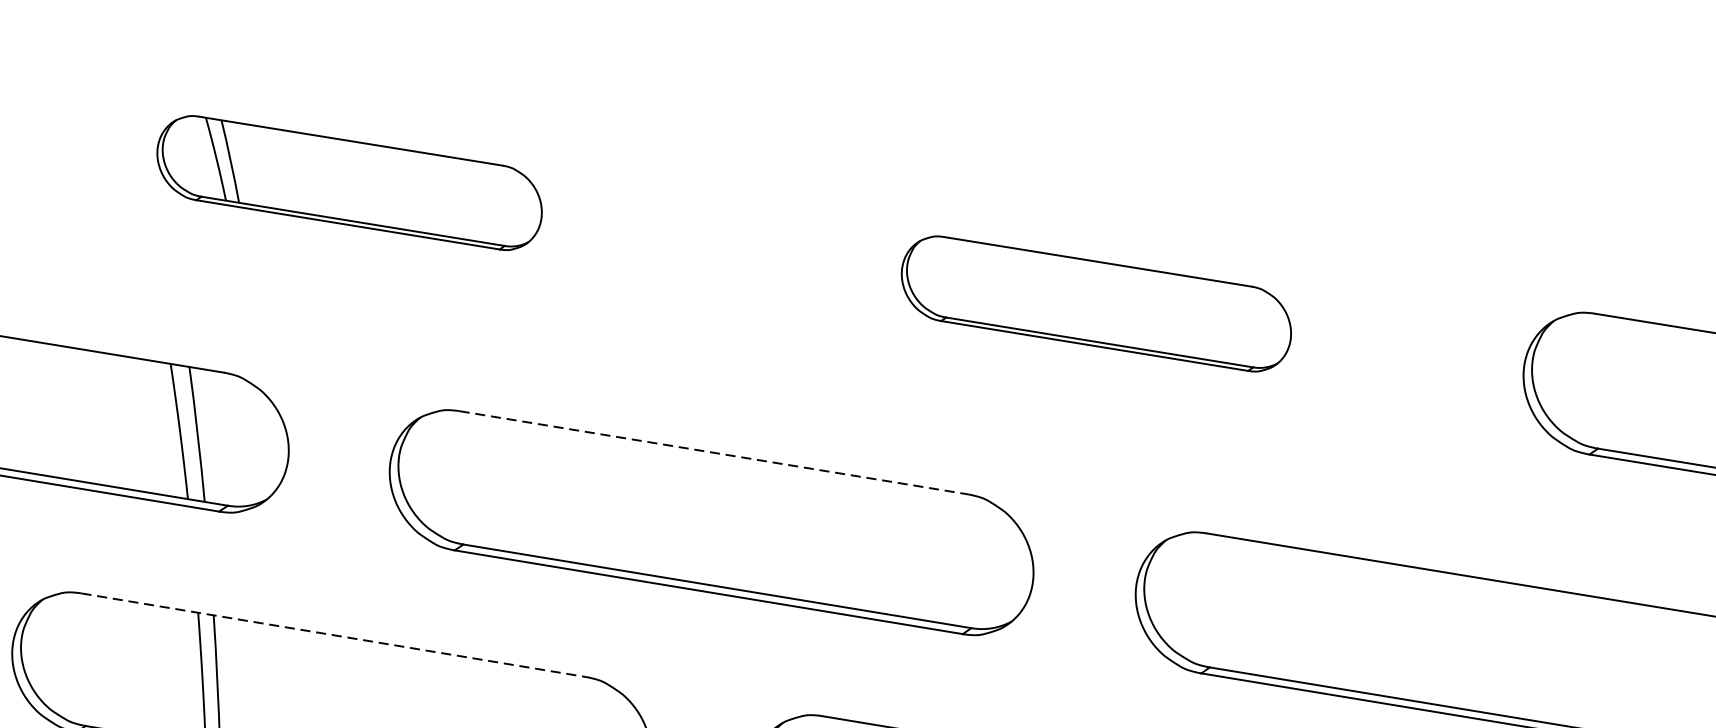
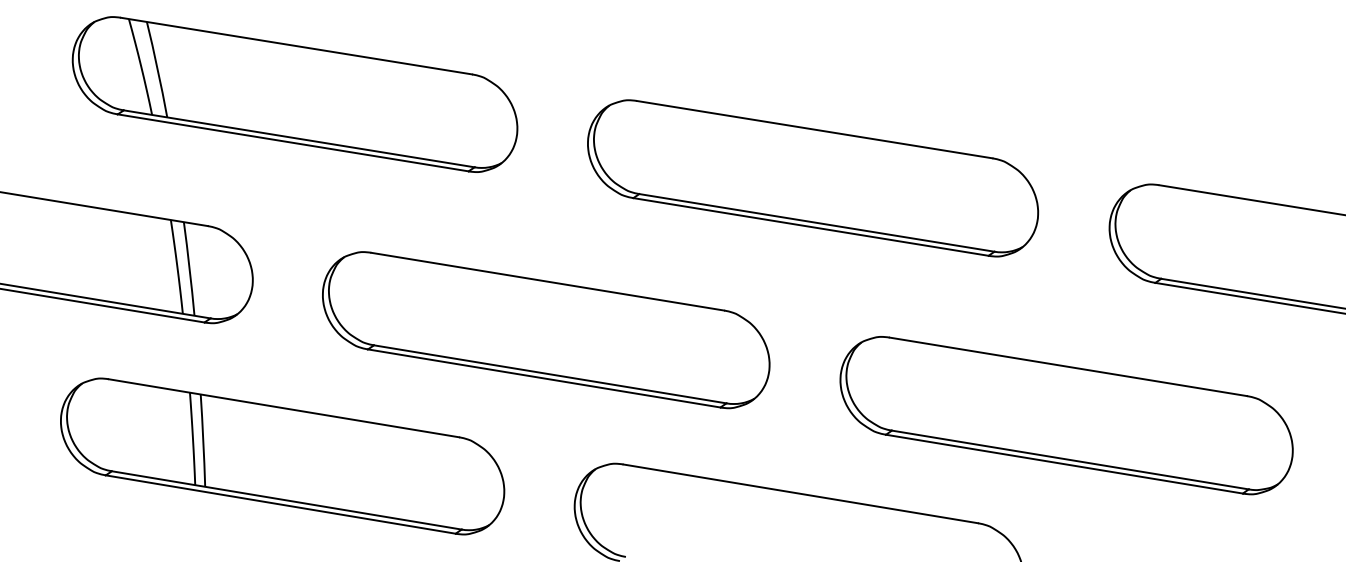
part: (348, 183) -> (294, 94), size x1.67
part: (1096, 304) -> (813, 178), size x1.67
line: (713, 452) -> (547, 281), dashed -> solid
line: (334, 635) -> (284, 408), dashed -> solid

